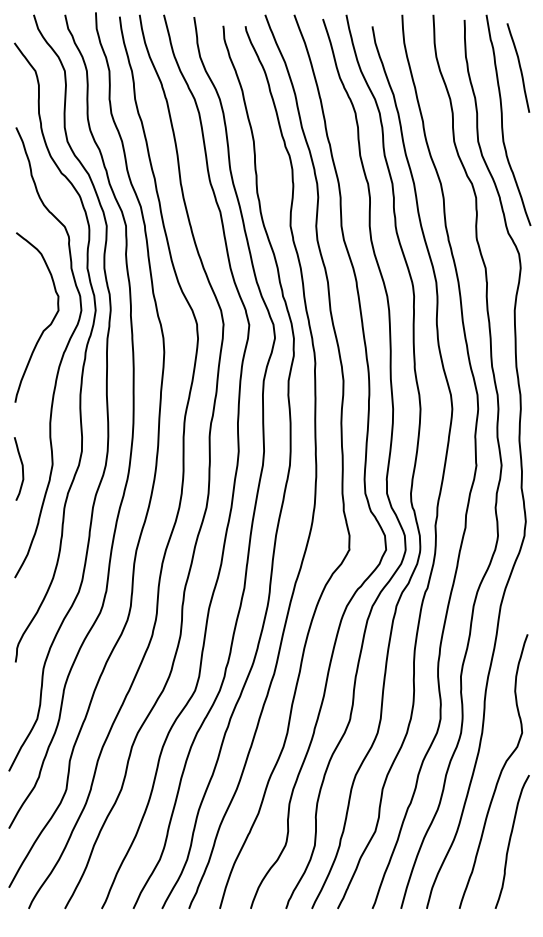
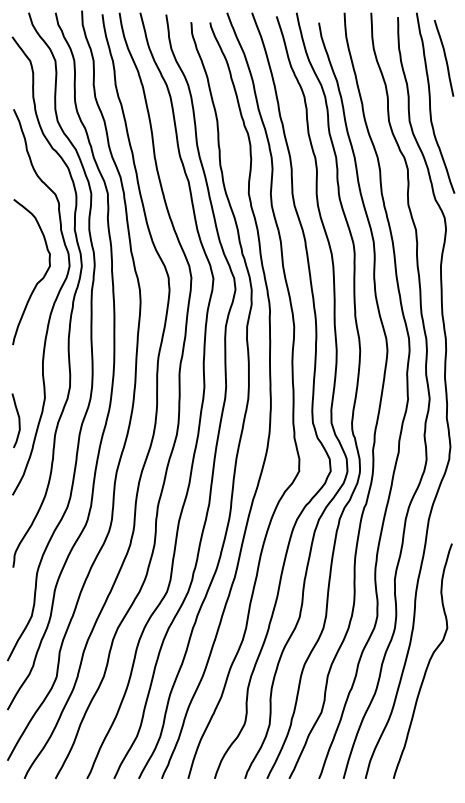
curve: (21, 467) -> (18, 419), moved
curve: (510, 841) -> (437, 721), removed

